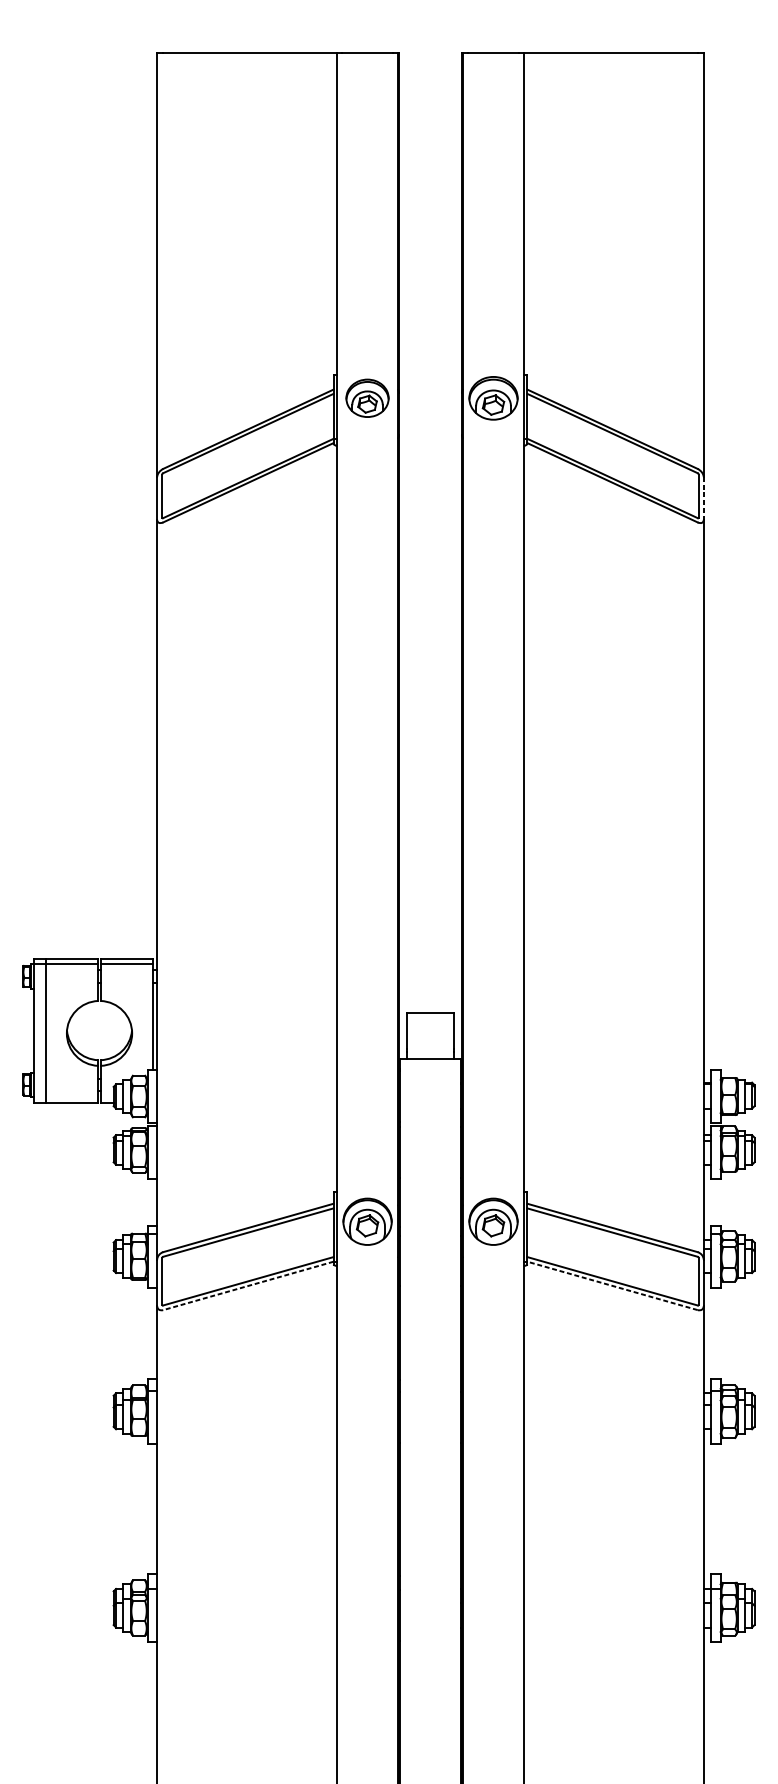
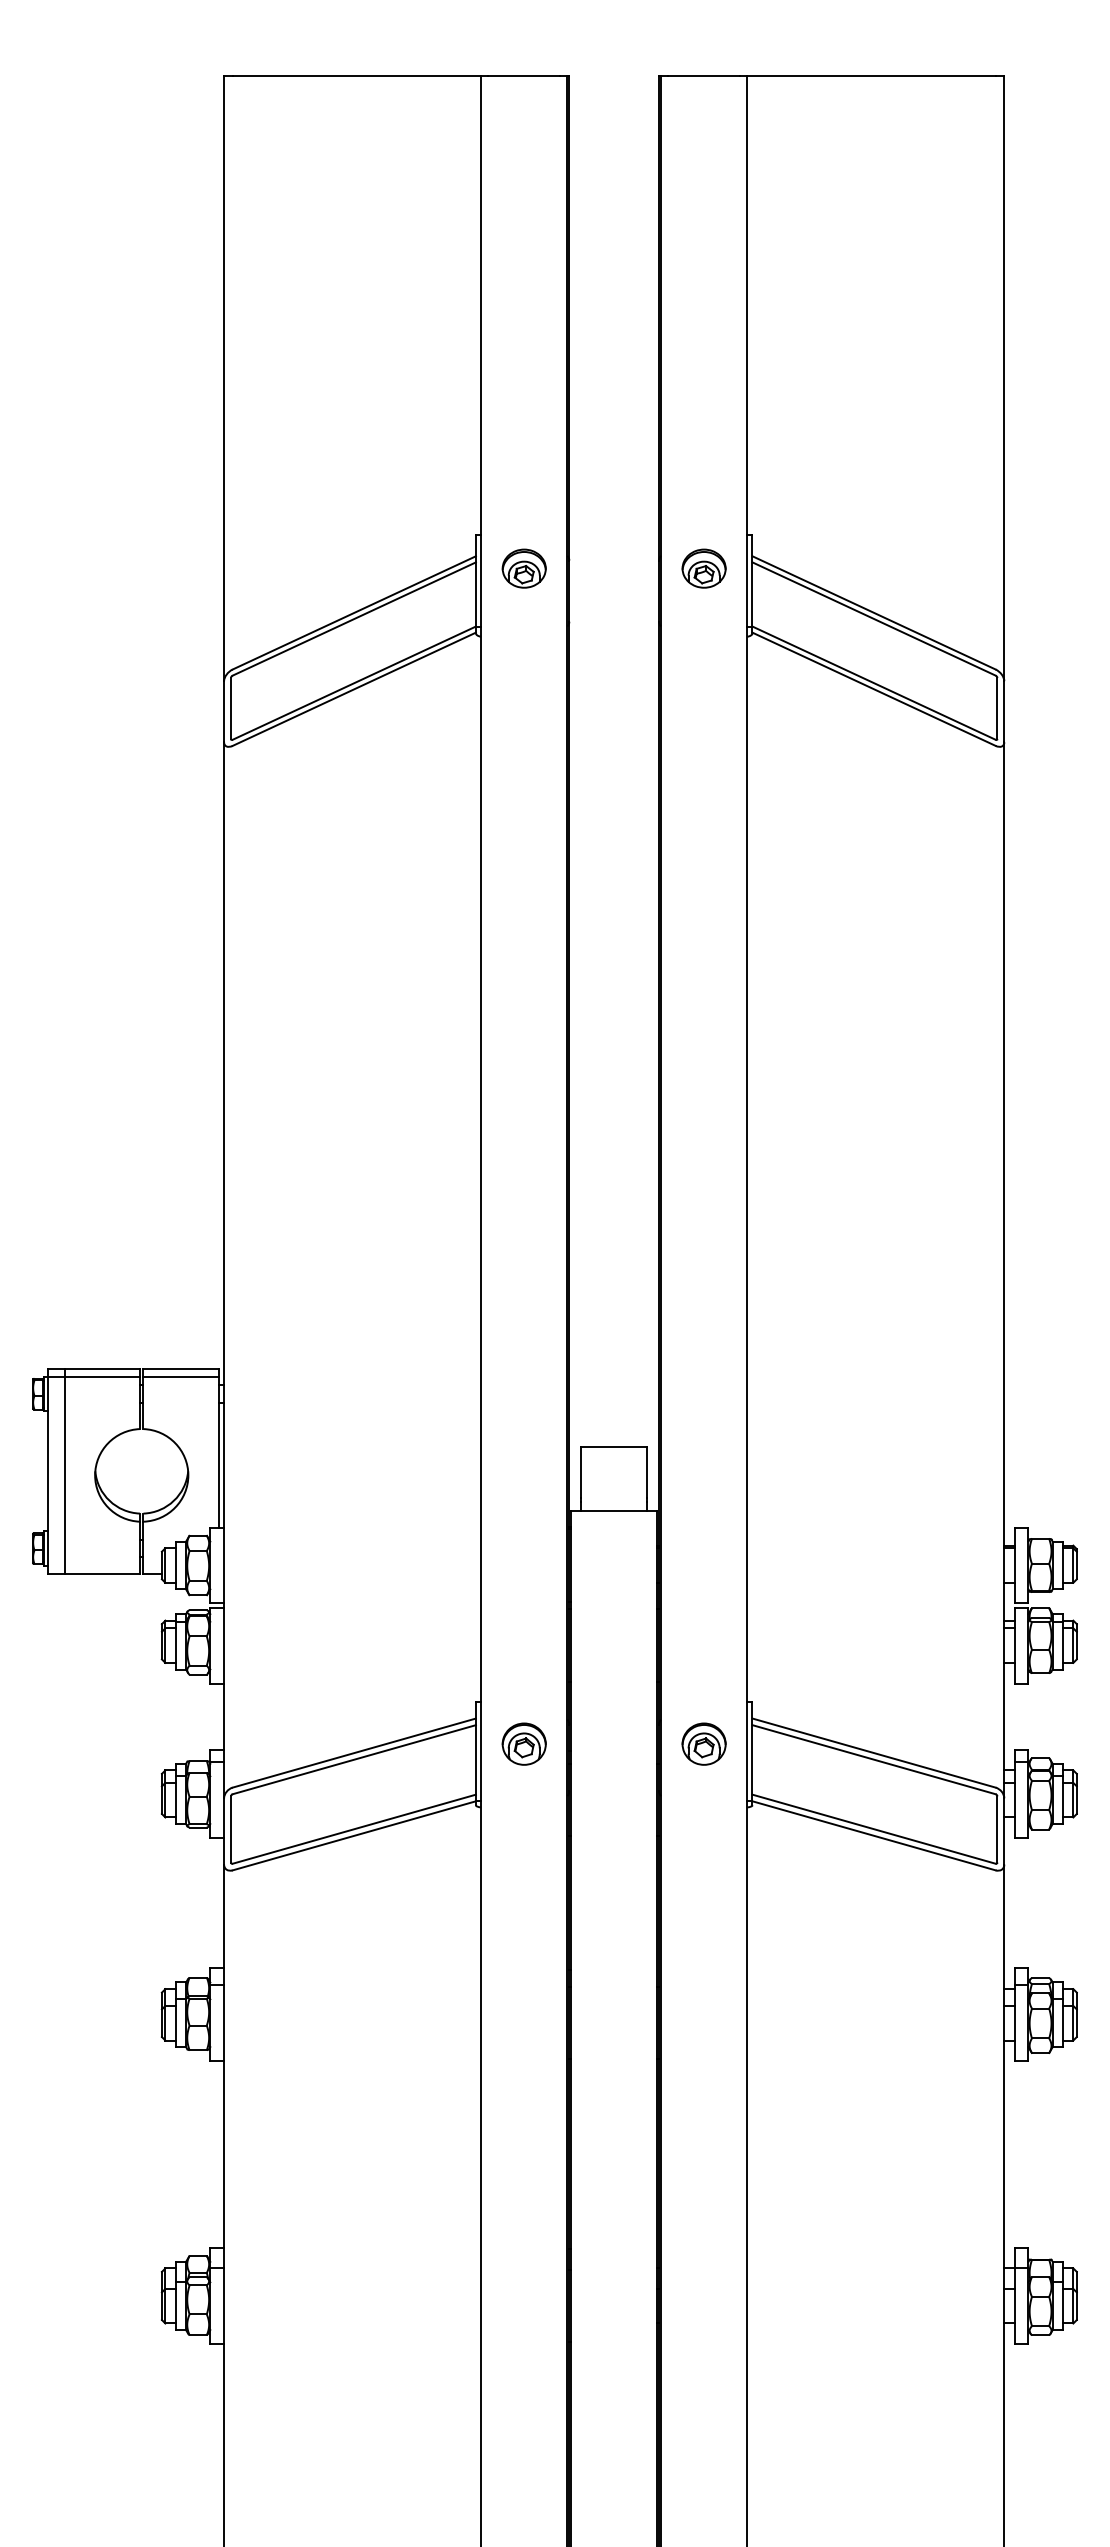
part: (366, 398) -> (523, 568), size x0.71
part: (493, 398) -> (703, 568), size x0.62
line: (703, 498) -> (1004, 711), dashed -> solid
part: (366, 1221) -> (523, 1743), size x0.62
part: (493, 1221) -> (703, 1743), size x0.62
line: (247, 1285) -> (353, 1835), dashed -> solid
line: (612, 1285) -> (873, 1835), dashed -> solid

